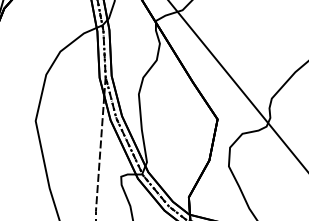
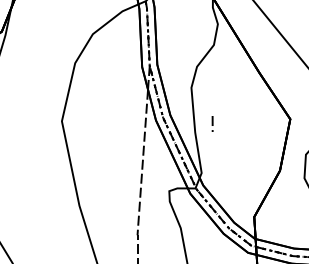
line: (155, 122) -> (212, 123), added

